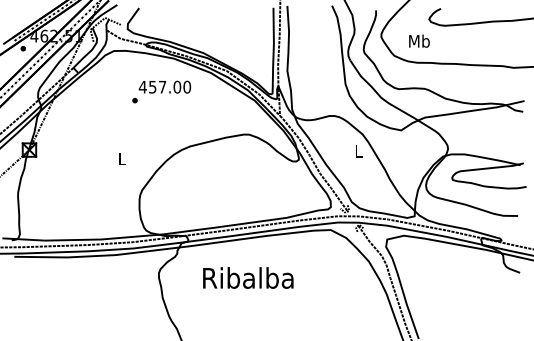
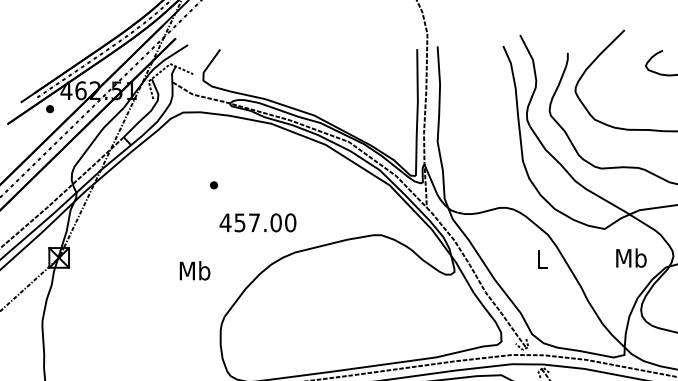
text: (419, 40) -> (631, 257), moved
text: (164, 86) -> (257, 221), moved
text: (121, 158) -> (194, 270), L -> Mb

